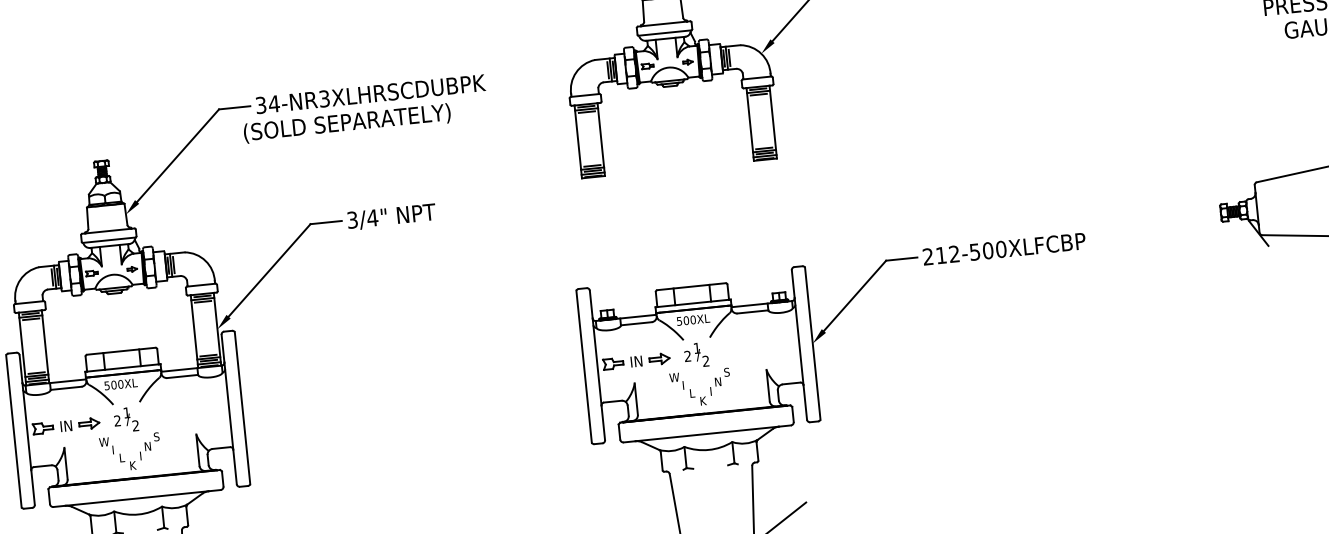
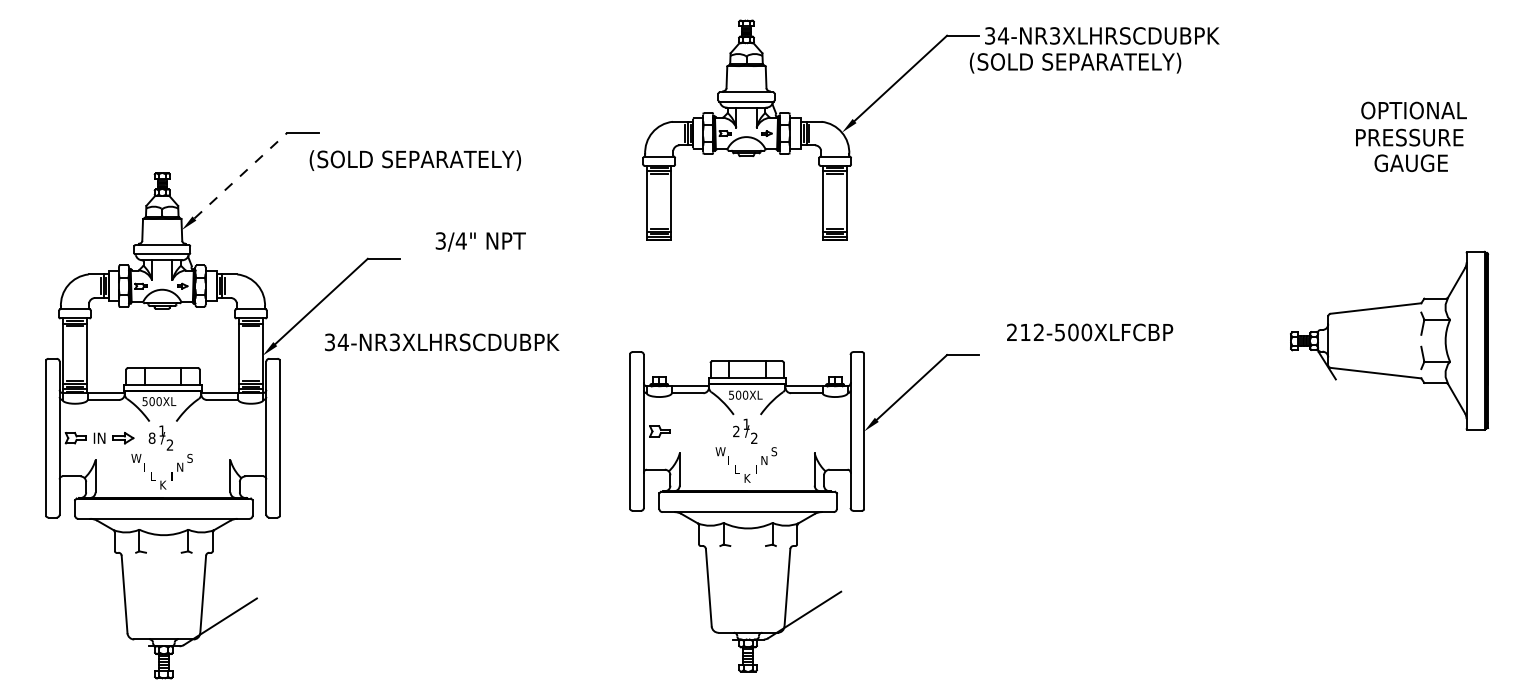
text: (371, 94) -> (442, 342), moved
line: (177, 155) -> (240, 175), solid -> dashed
text: (391, 216) -> (480, 241), moved
text: (1004, 249) -> (1090, 332), moved
part: (650, 360) -> (698, 431), removed
text: (116, 420) -> (151, 437), 2 -> 8

